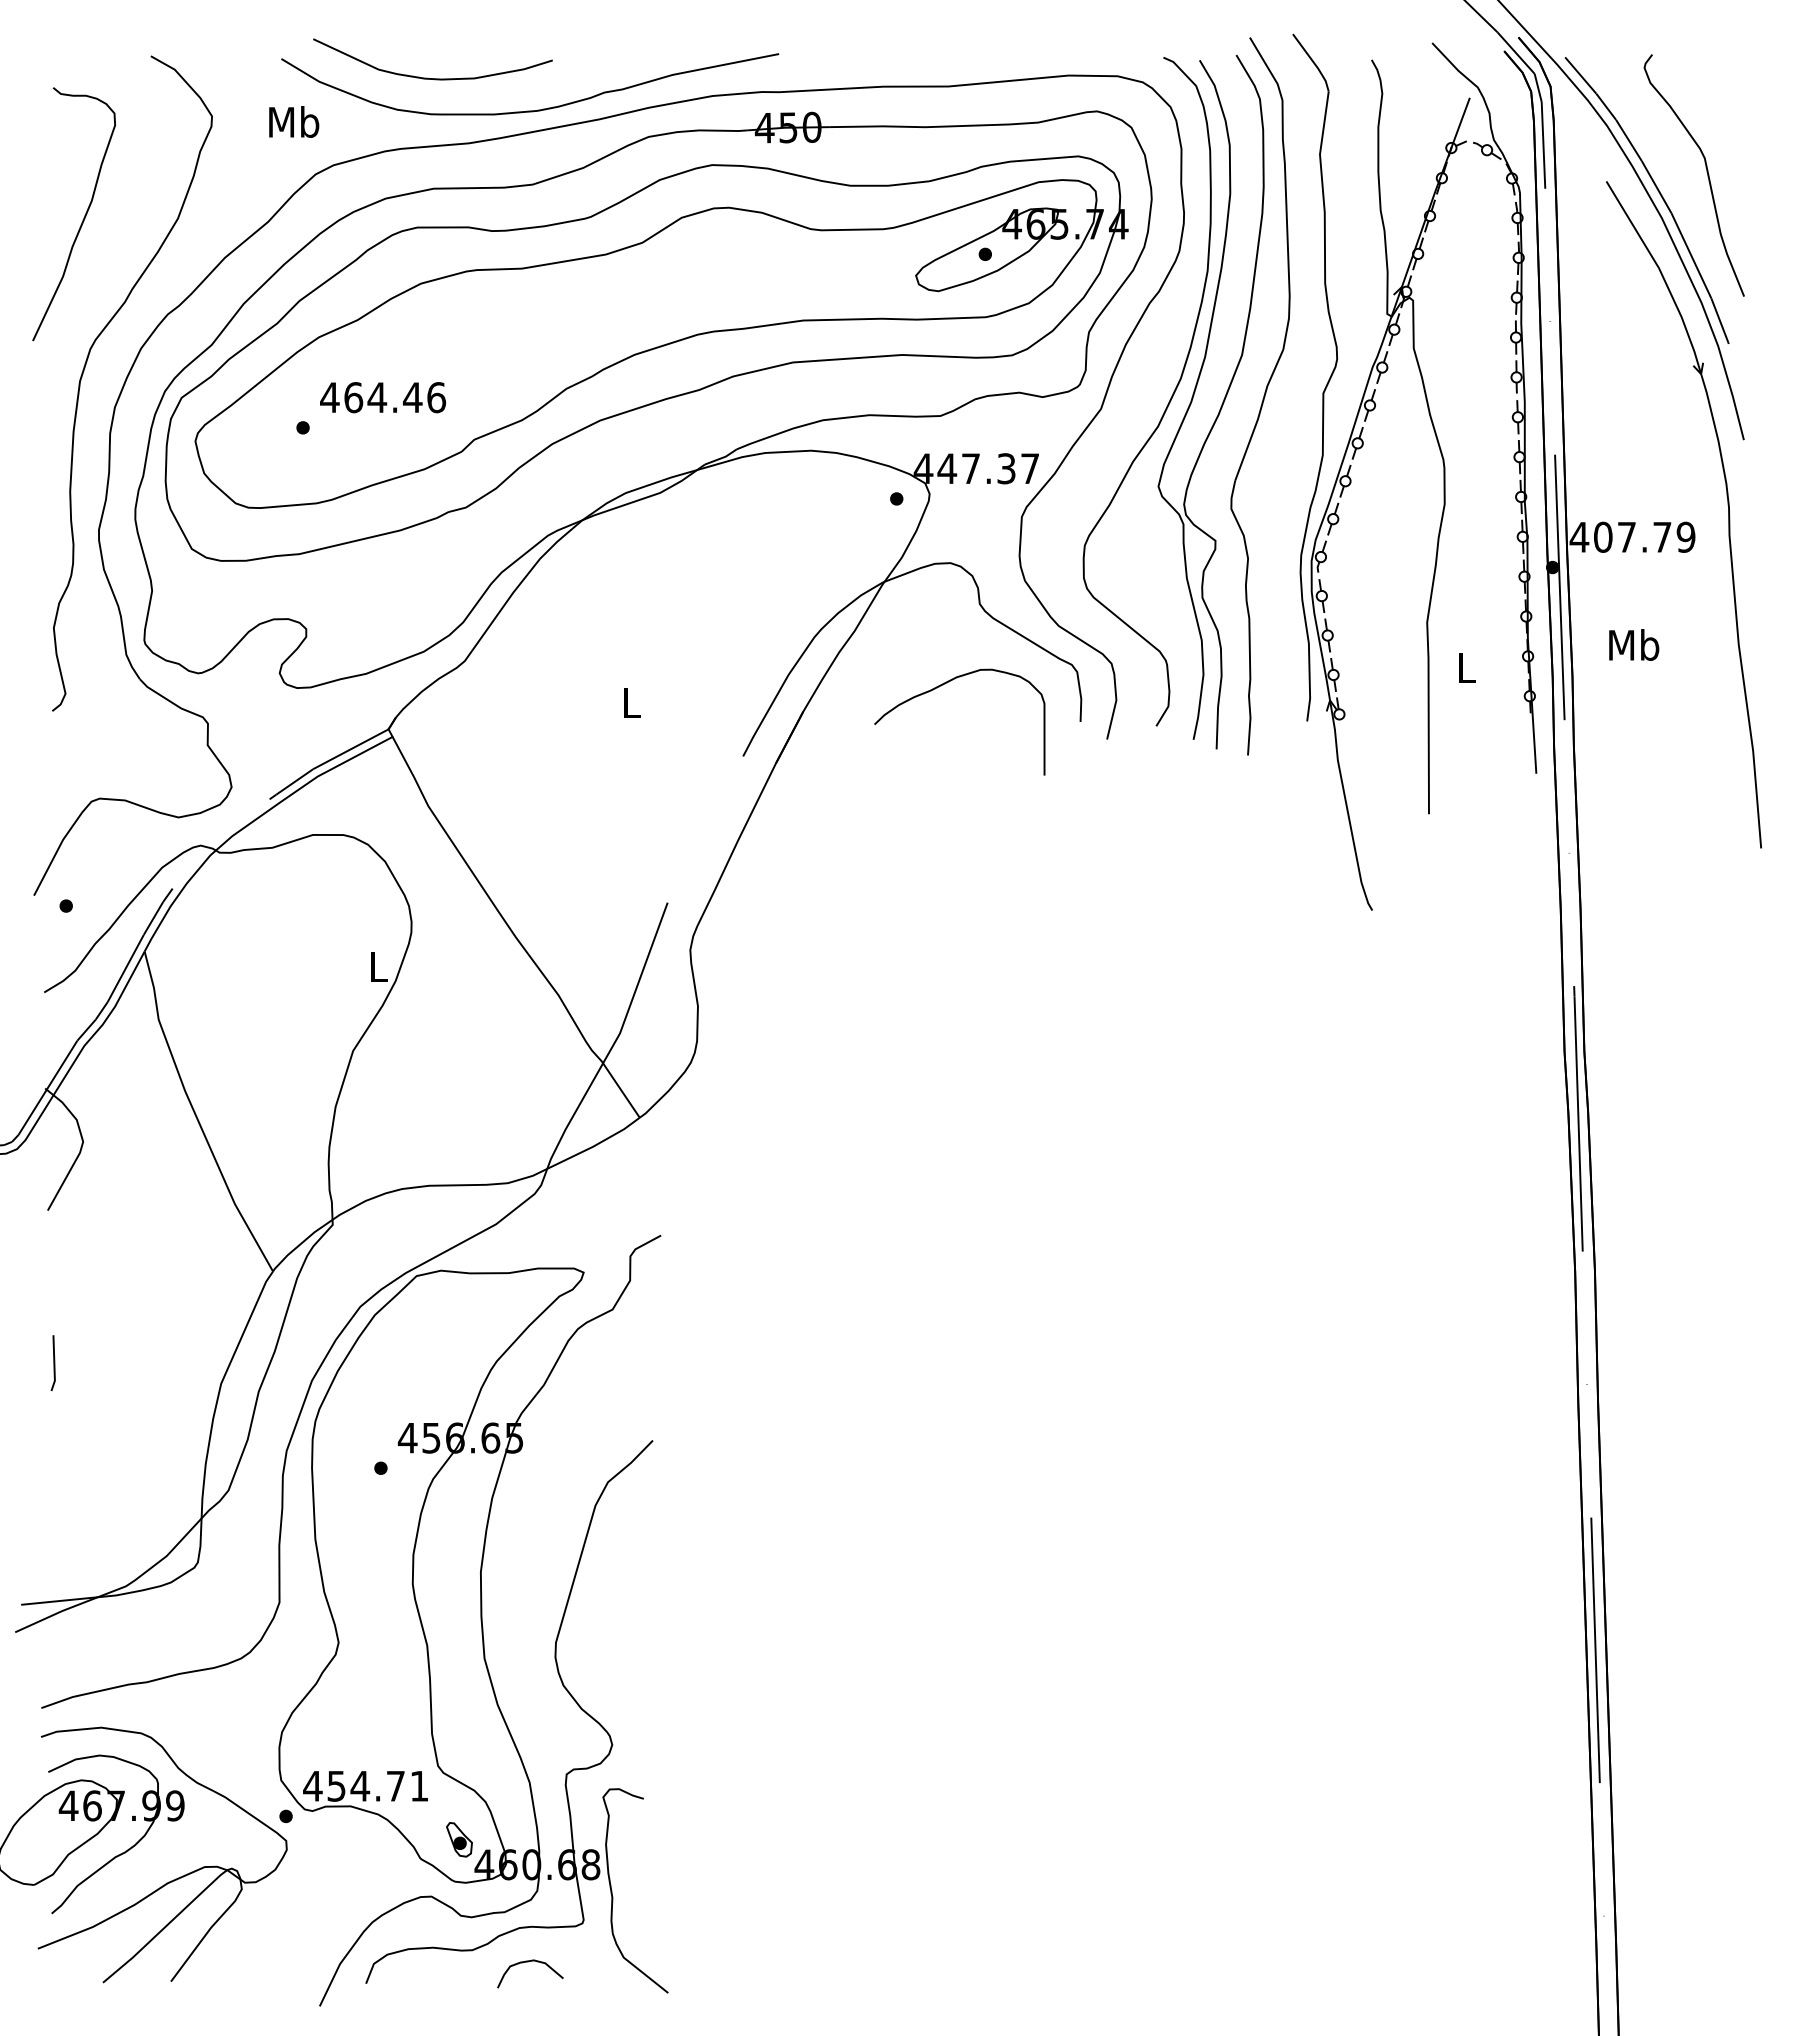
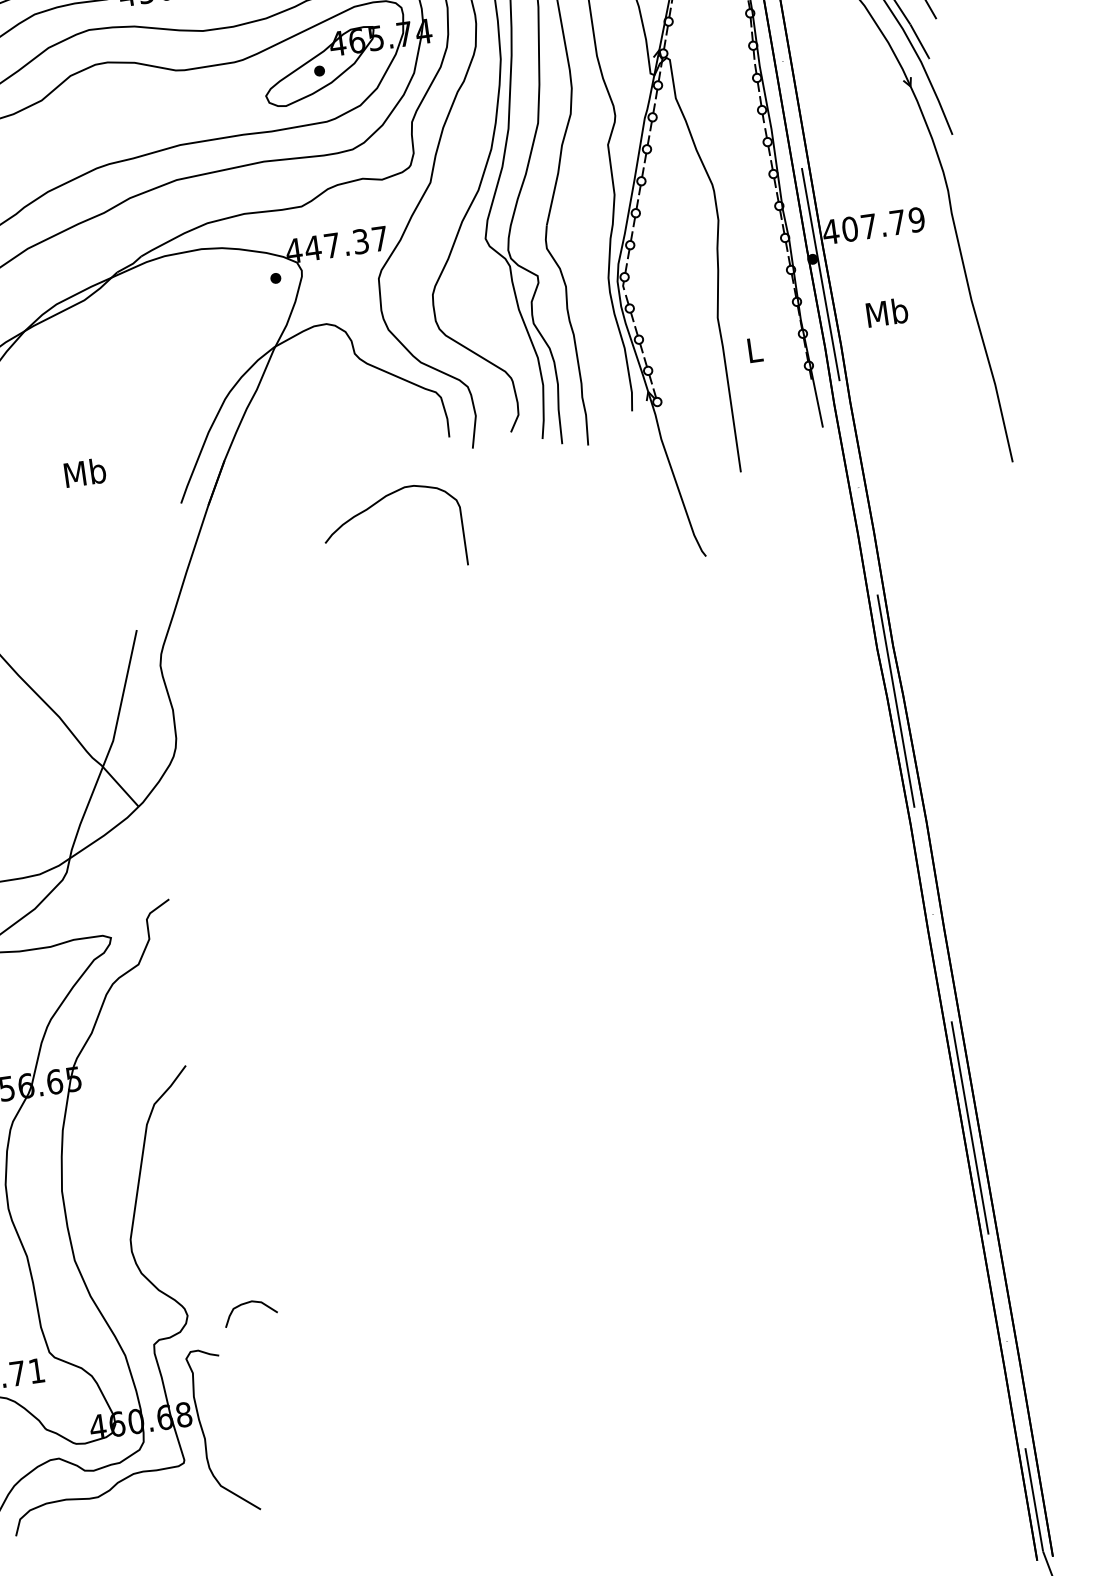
curve: (941, 686) -> (374, 505), moved
text: (631, 702) -> (84, 472), L -> Mb
part: (459, 1839) -> (75, 1409), removed
curve: (528, 1962) -> (247, 1303), moved

